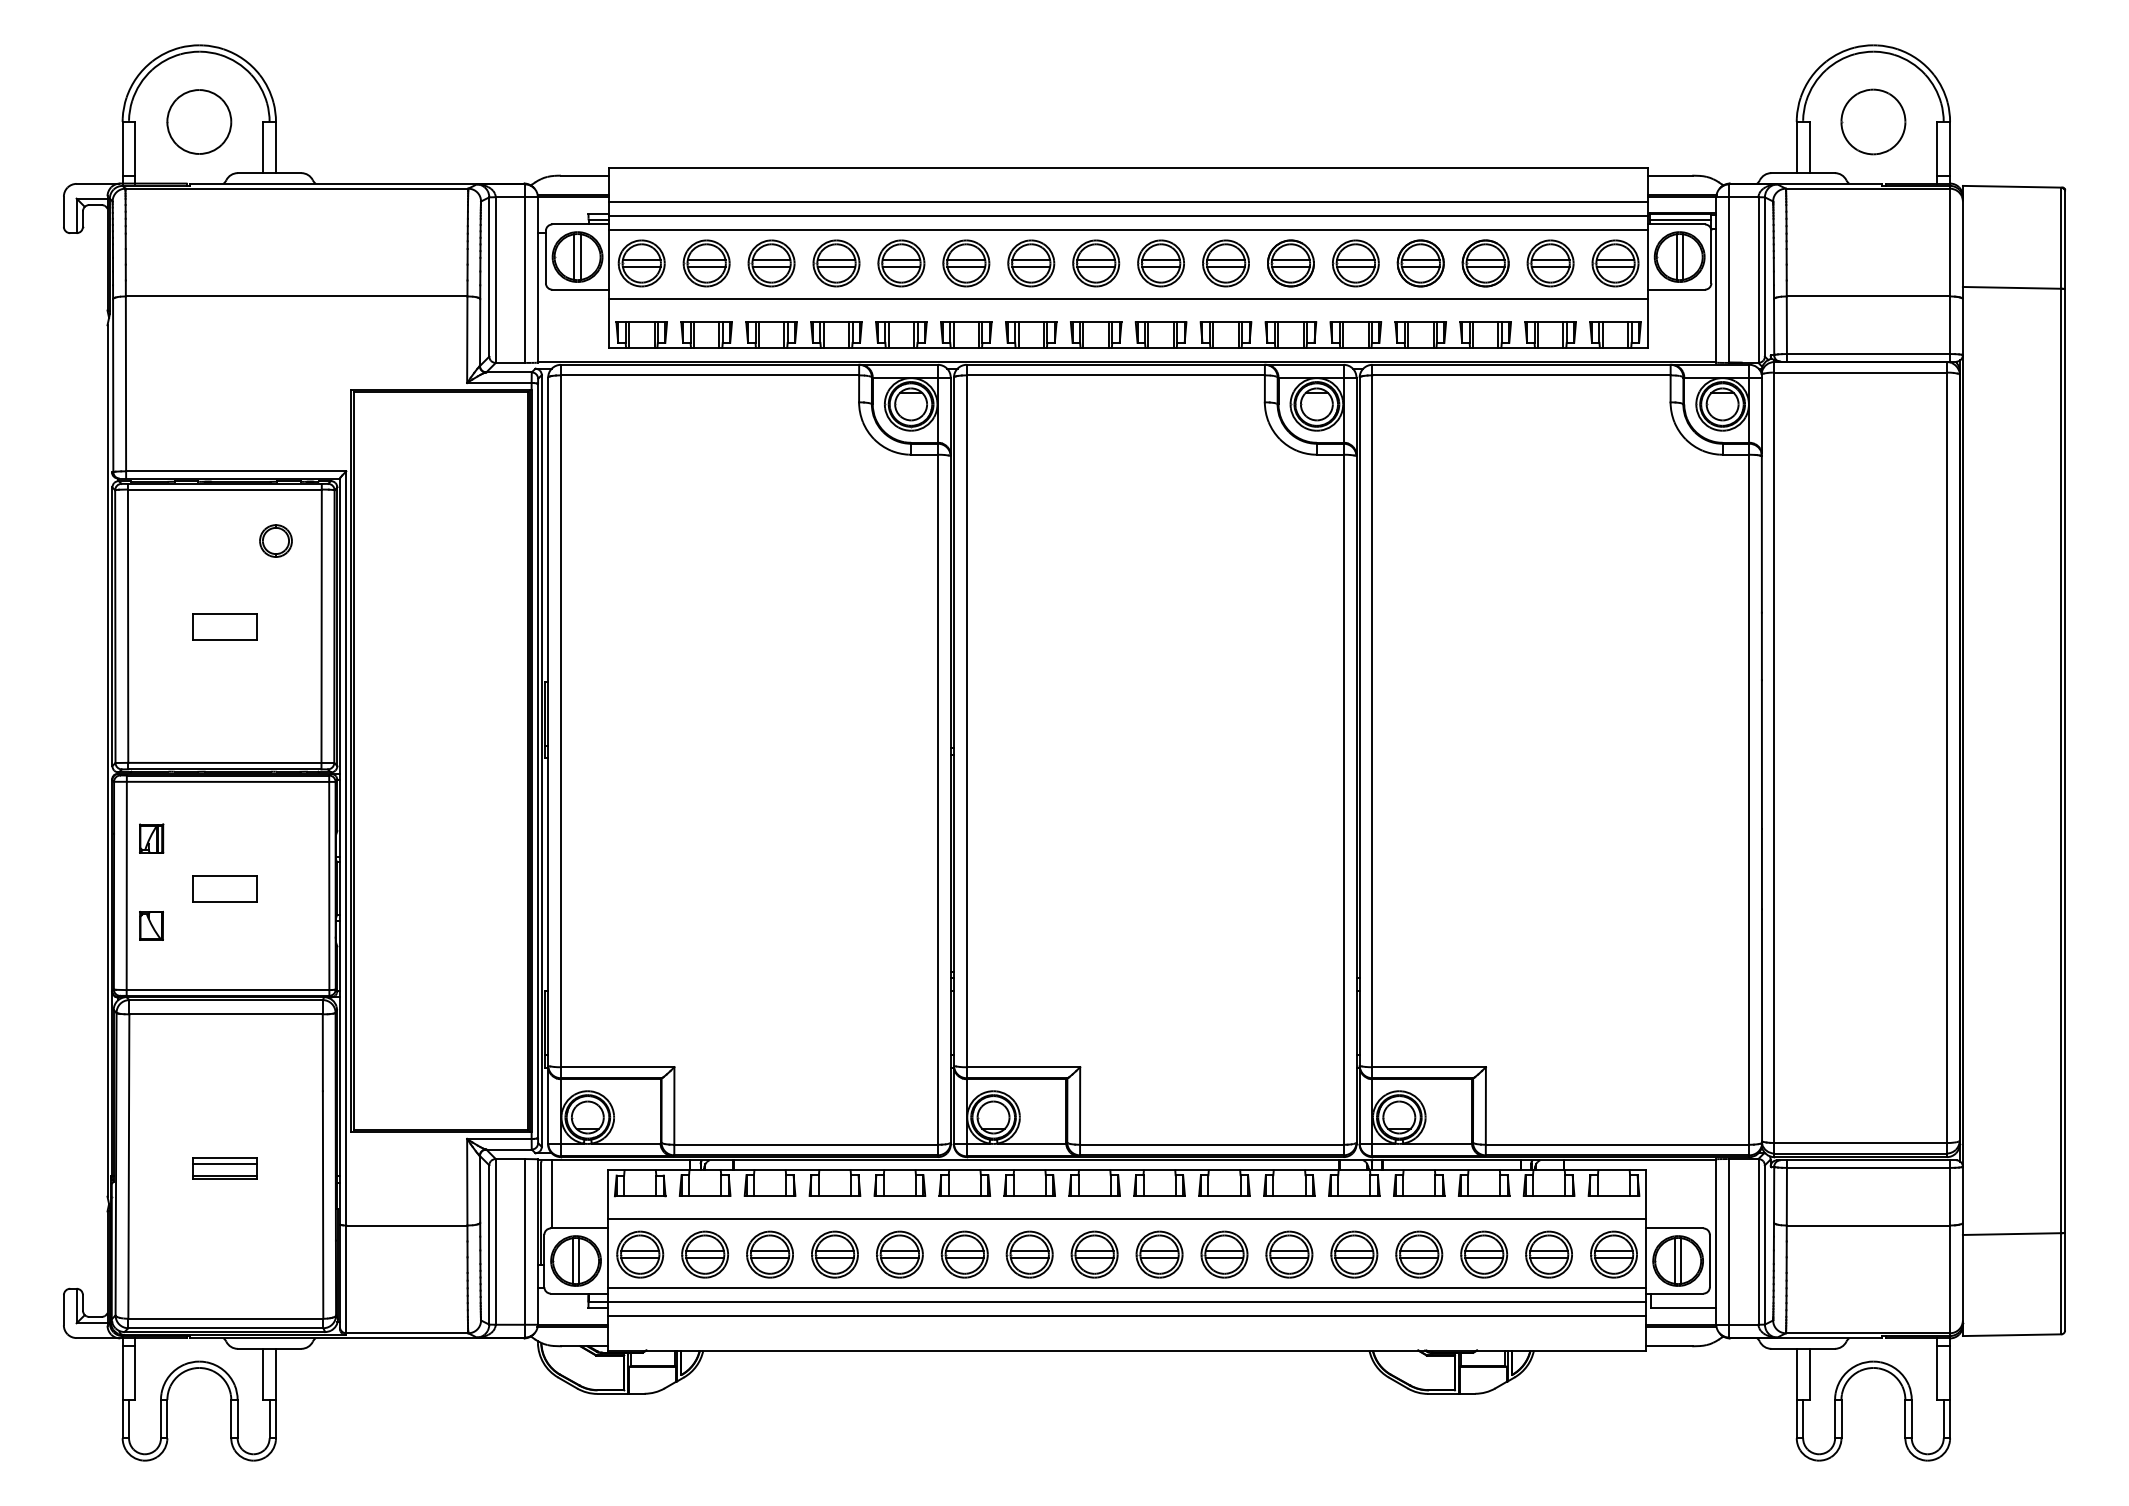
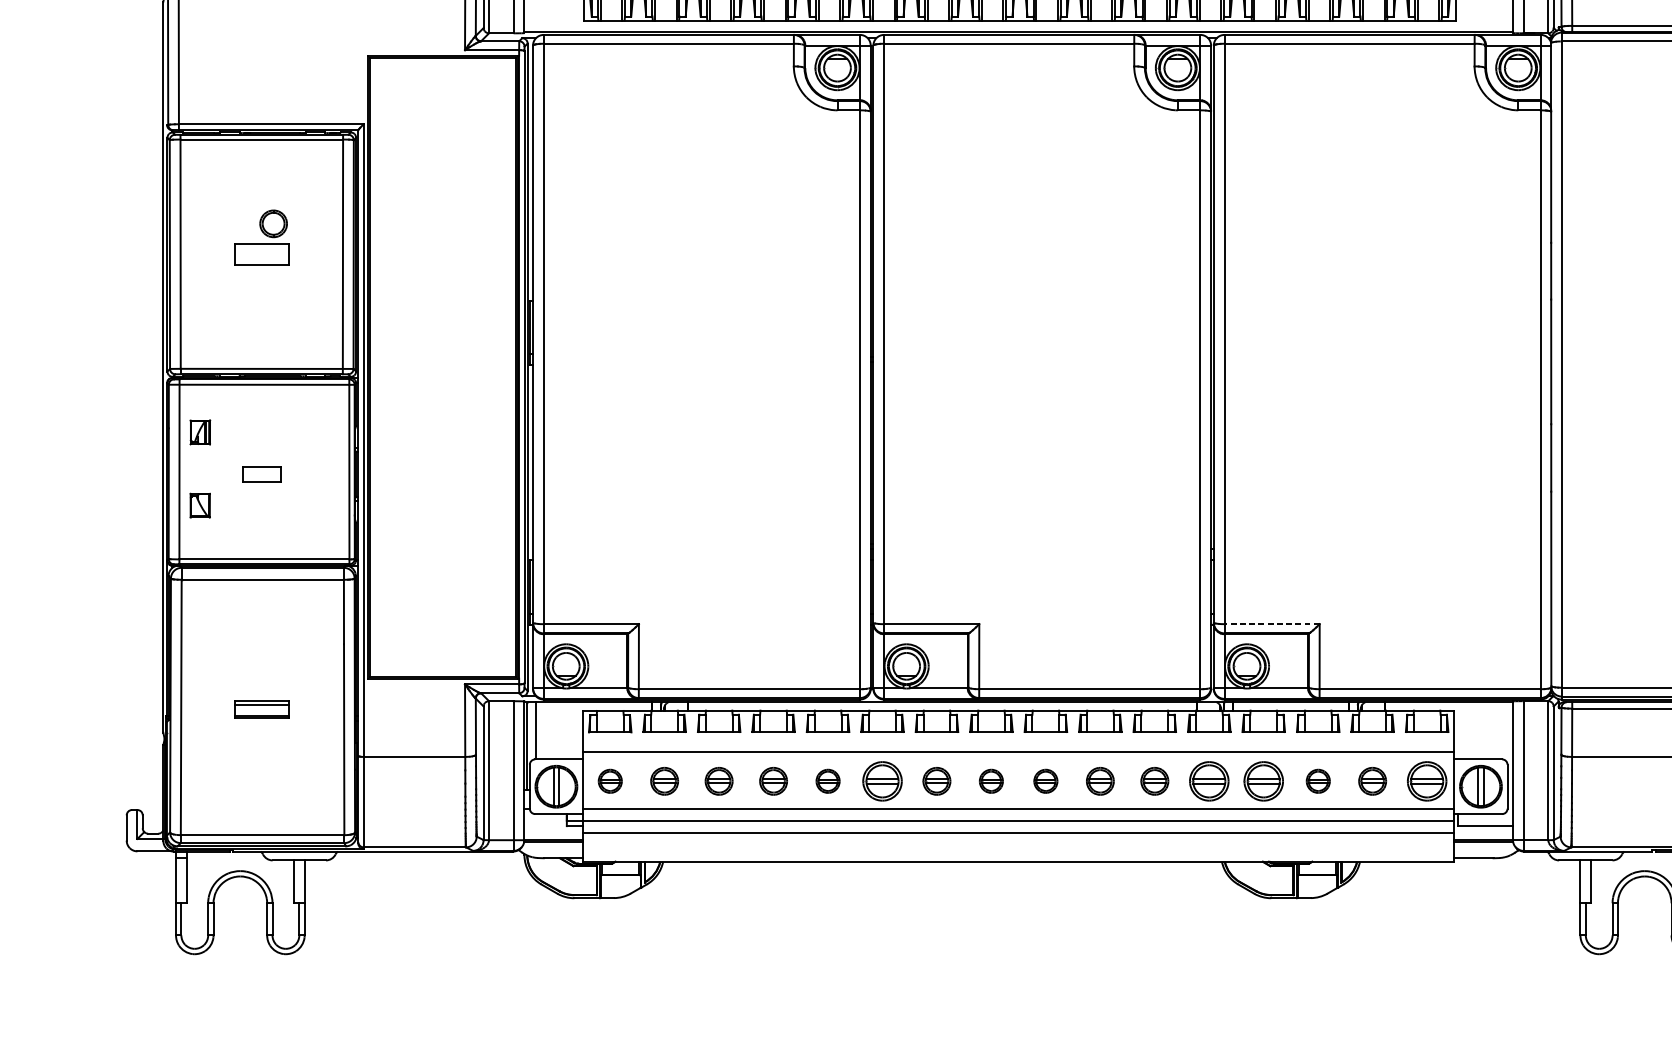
part: (275, 540) -> (273, 223), moved
part: (224, 888) -> (261, 474), size x0.7
line: (1429, 1067) -> (1272, 624), solid -> dashed
part: (640, 1254) -> (610, 781), size x0.6
part: (704, 1254) -> (664, 781), size x0.7
part: (769, 1254) -> (718, 781), size x0.7
part: (834, 1254) -> (773, 781), size x0.7
part: (899, 1254) -> (827, 781), size x0.6
part: (1029, 1254) -> (936, 781), size x0.7
part: (1094, 1254) -> (991, 781), size x0.6
part: (1159, 1254) -> (1045, 781), size x0.6
part: (1224, 1254) -> (1100, 781), size x0.7
part: (1289, 1254) -> (1154, 781), size x0.7
part: (1484, 1254) -> (1318, 781), size x0.6
part: (1548, 1254) -> (1372, 781), size x0.7

